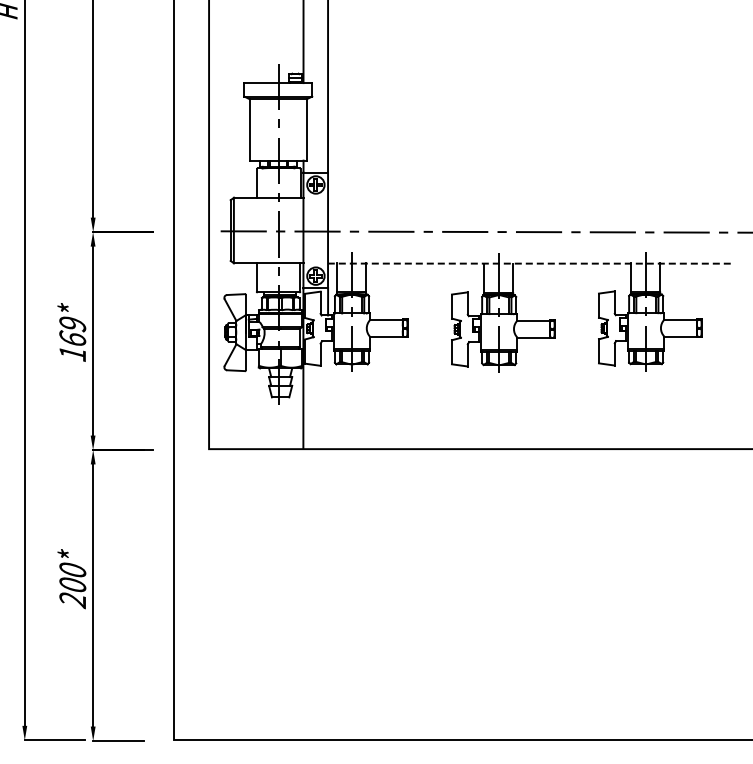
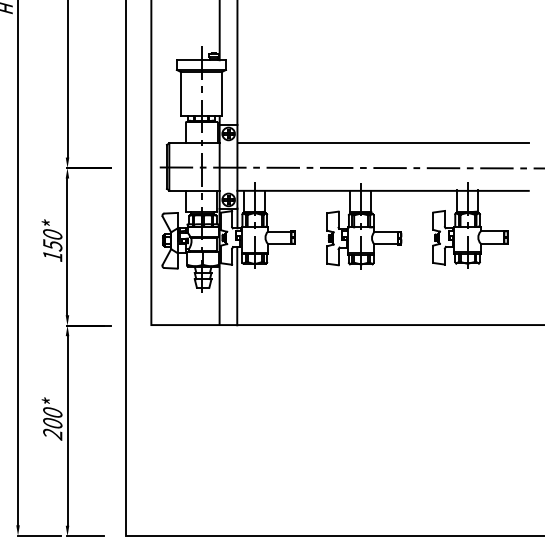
line: (529, 197) -> (383, 143), added
line: (529, 263) -> (383, 190), dashed -> solid
text: (72, 331) -> (52, 239), 169* -> 150*
line: (327, 395) -> (237, 286), added

